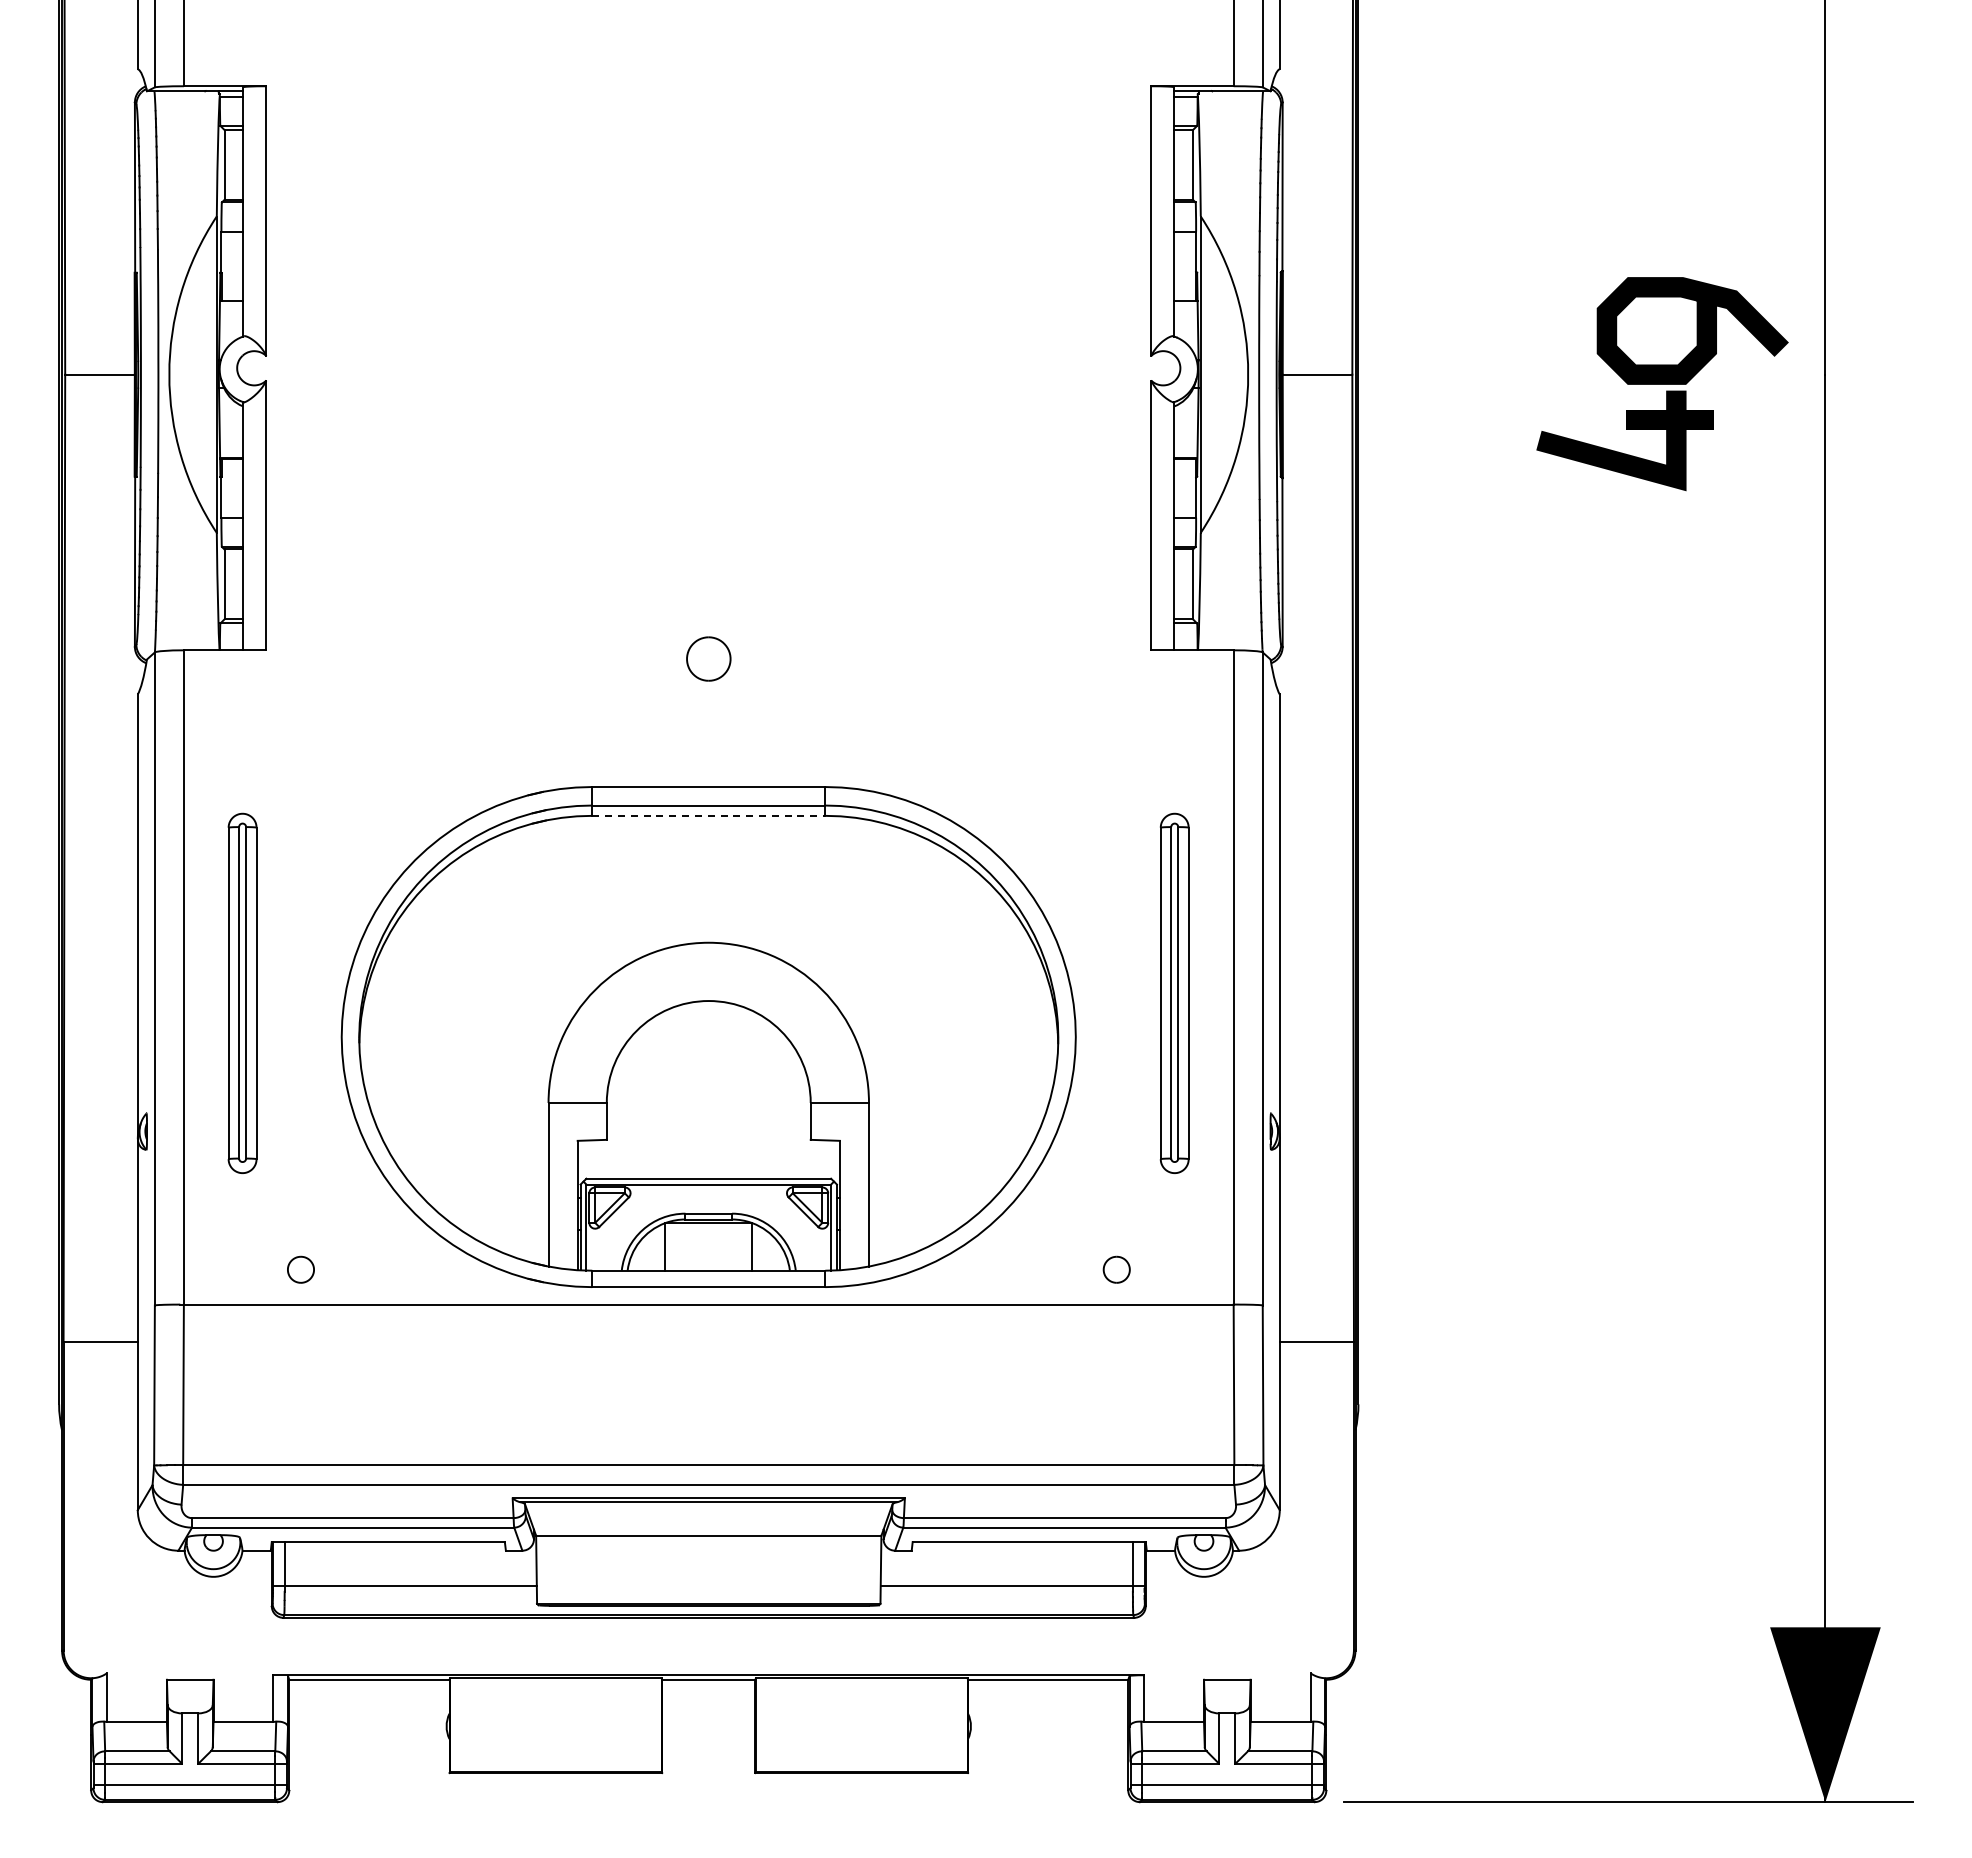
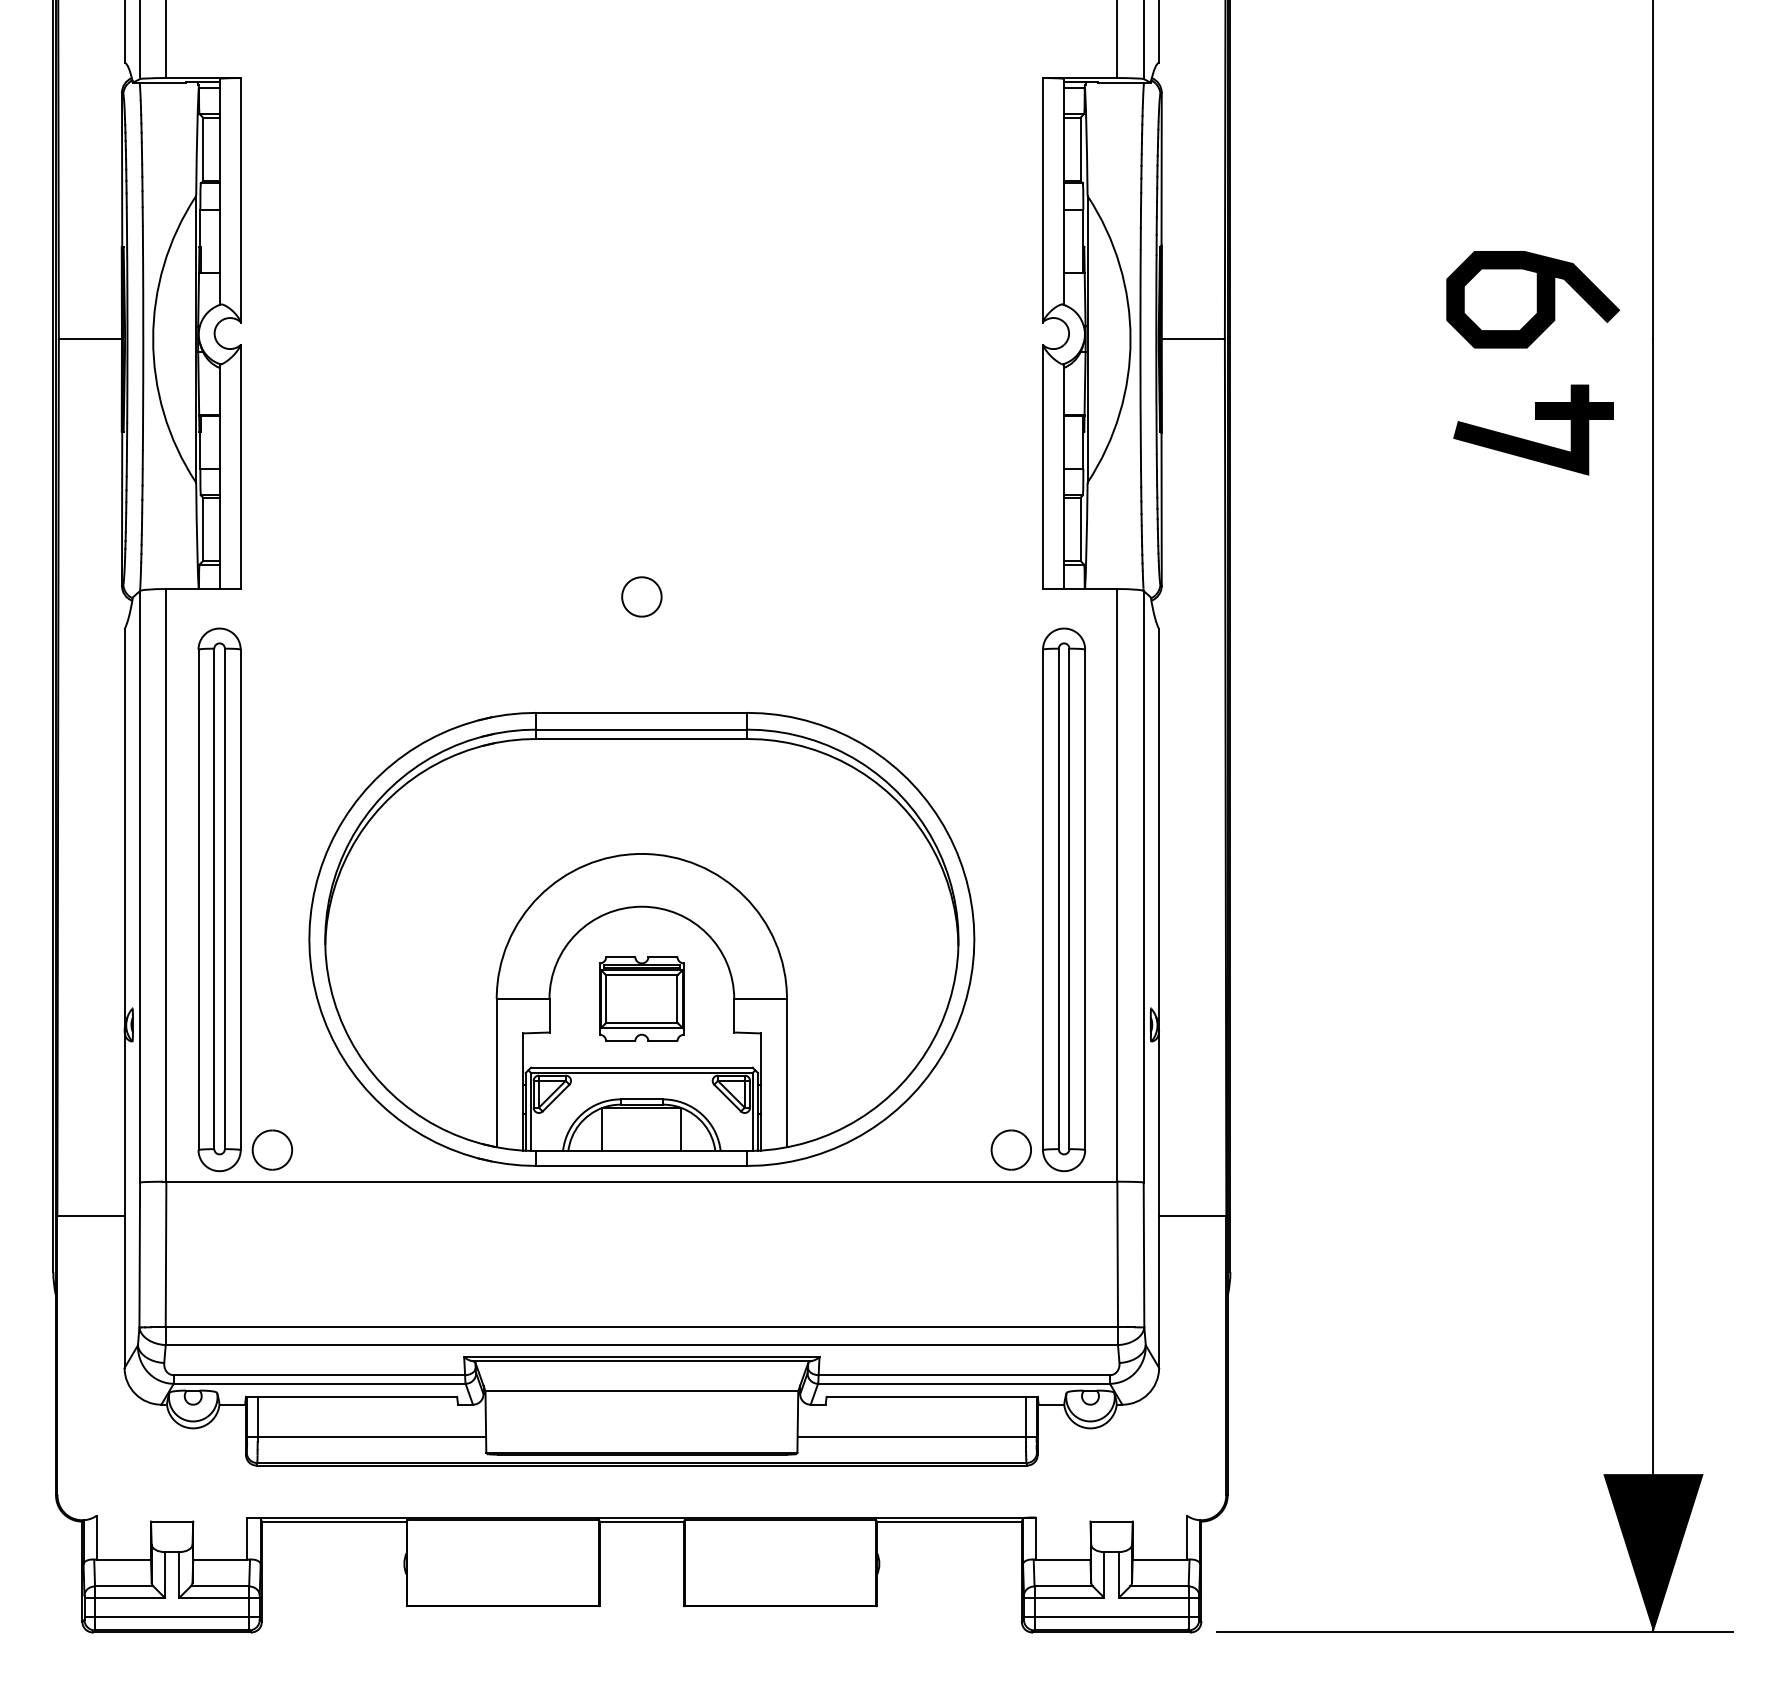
part: (1626, 429) -> (1534, 419), moved
line: (708, 815) -> (641, 738), dashed -> solid
part: (242, 993) -> (219, 899), size x1.67
part: (1174, 993) -> (1063, 899), size x1.67
part: (708, 1102) -> (641, 998), added
part: (300, 1269) -> (272, 1149), size x1.67
part: (1116, 1269) -> (1011, 1149), size x1.67

